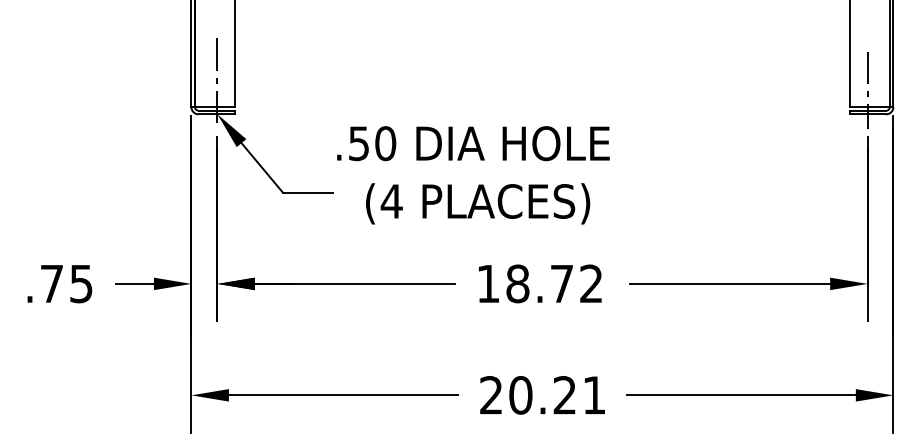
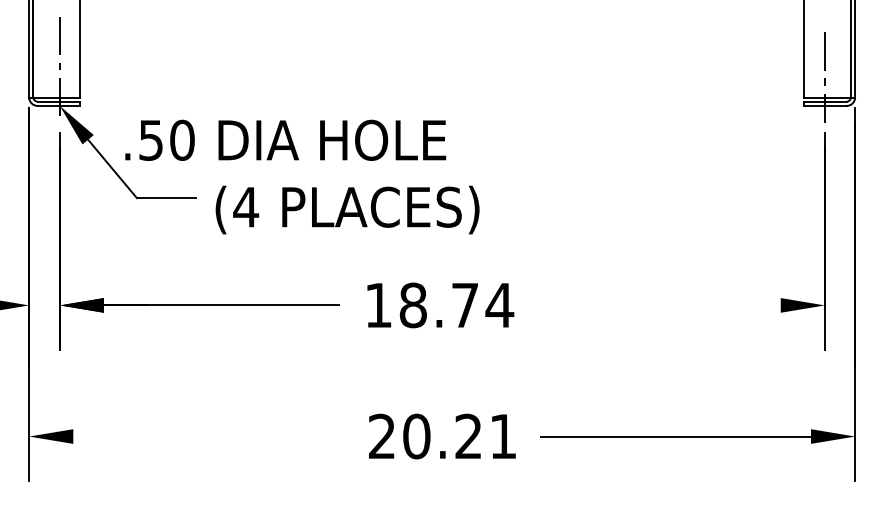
text: (473, 143) -> (285, 140), moved
text: (478, 203) -> (348, 209), moved
text: (591, 283) -> (499, 304), 18.72 -> 18.74
line: (730, 283) -> (663, 304), removed
line: (343, 395) -> (208, 436), removed

